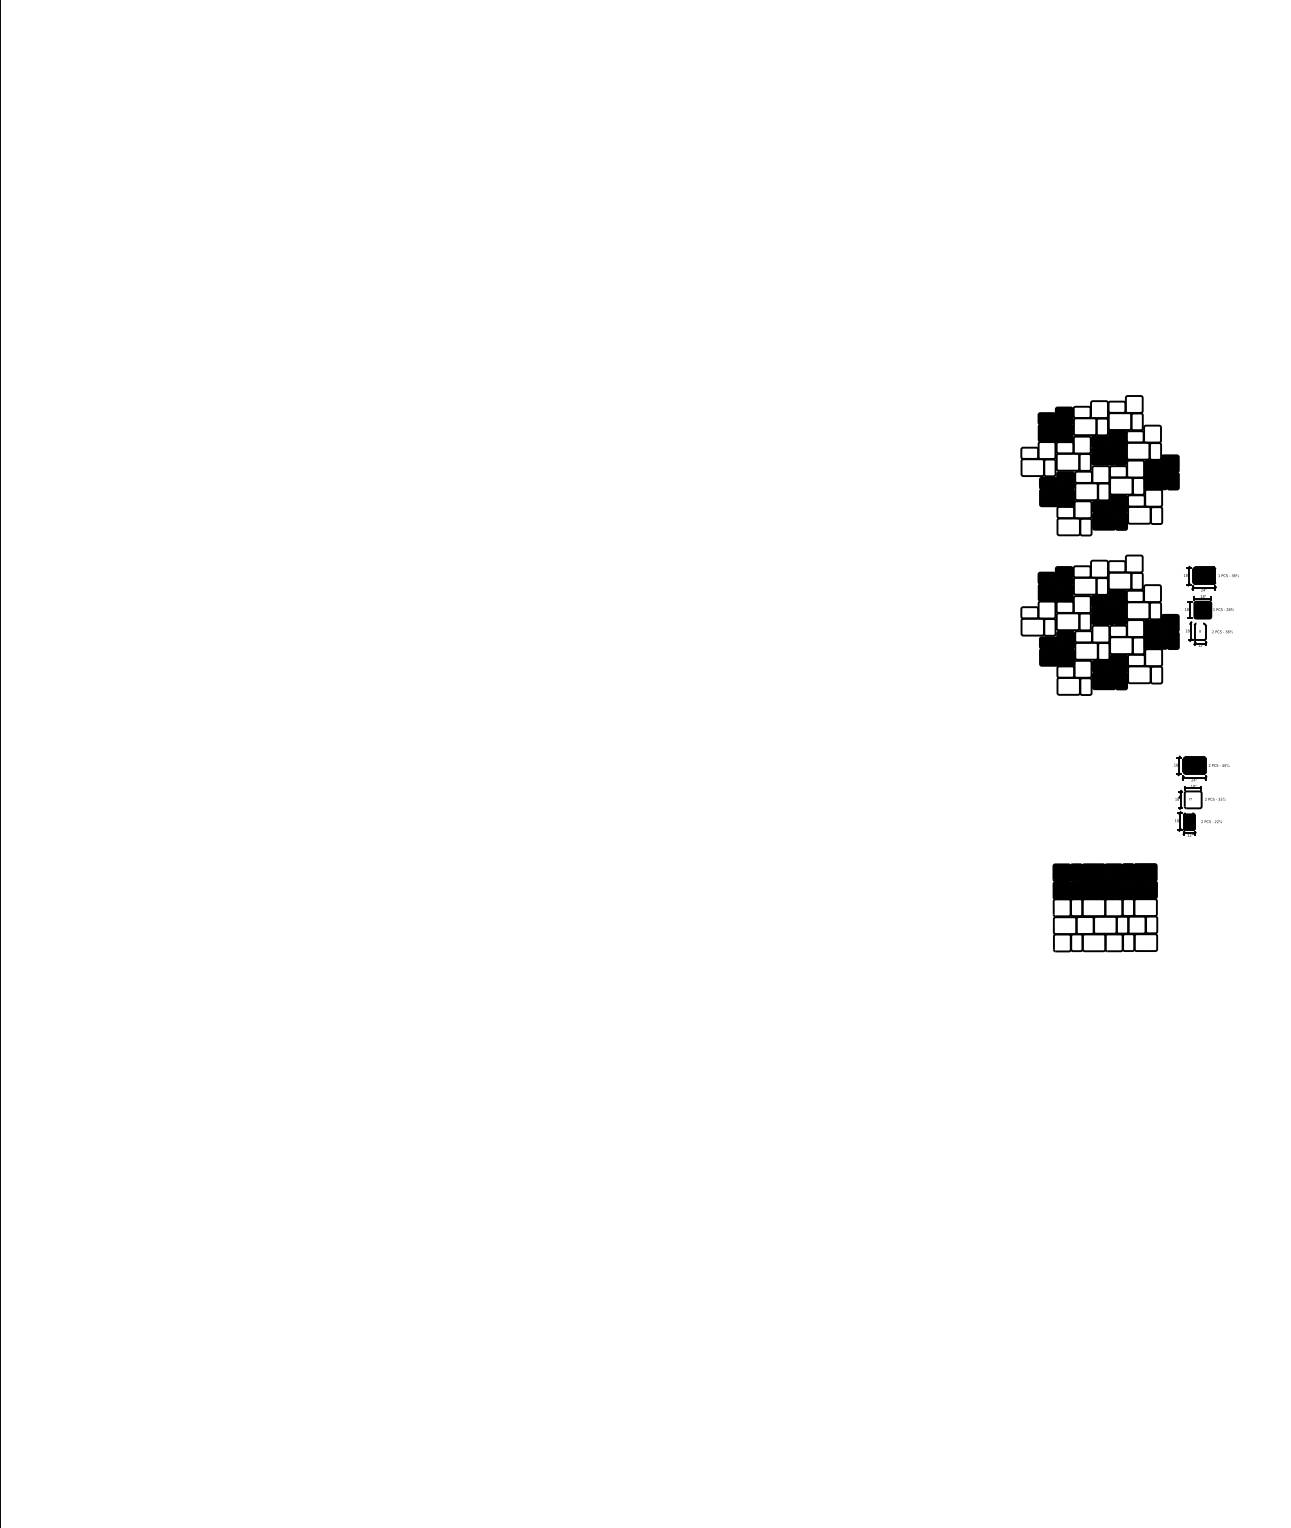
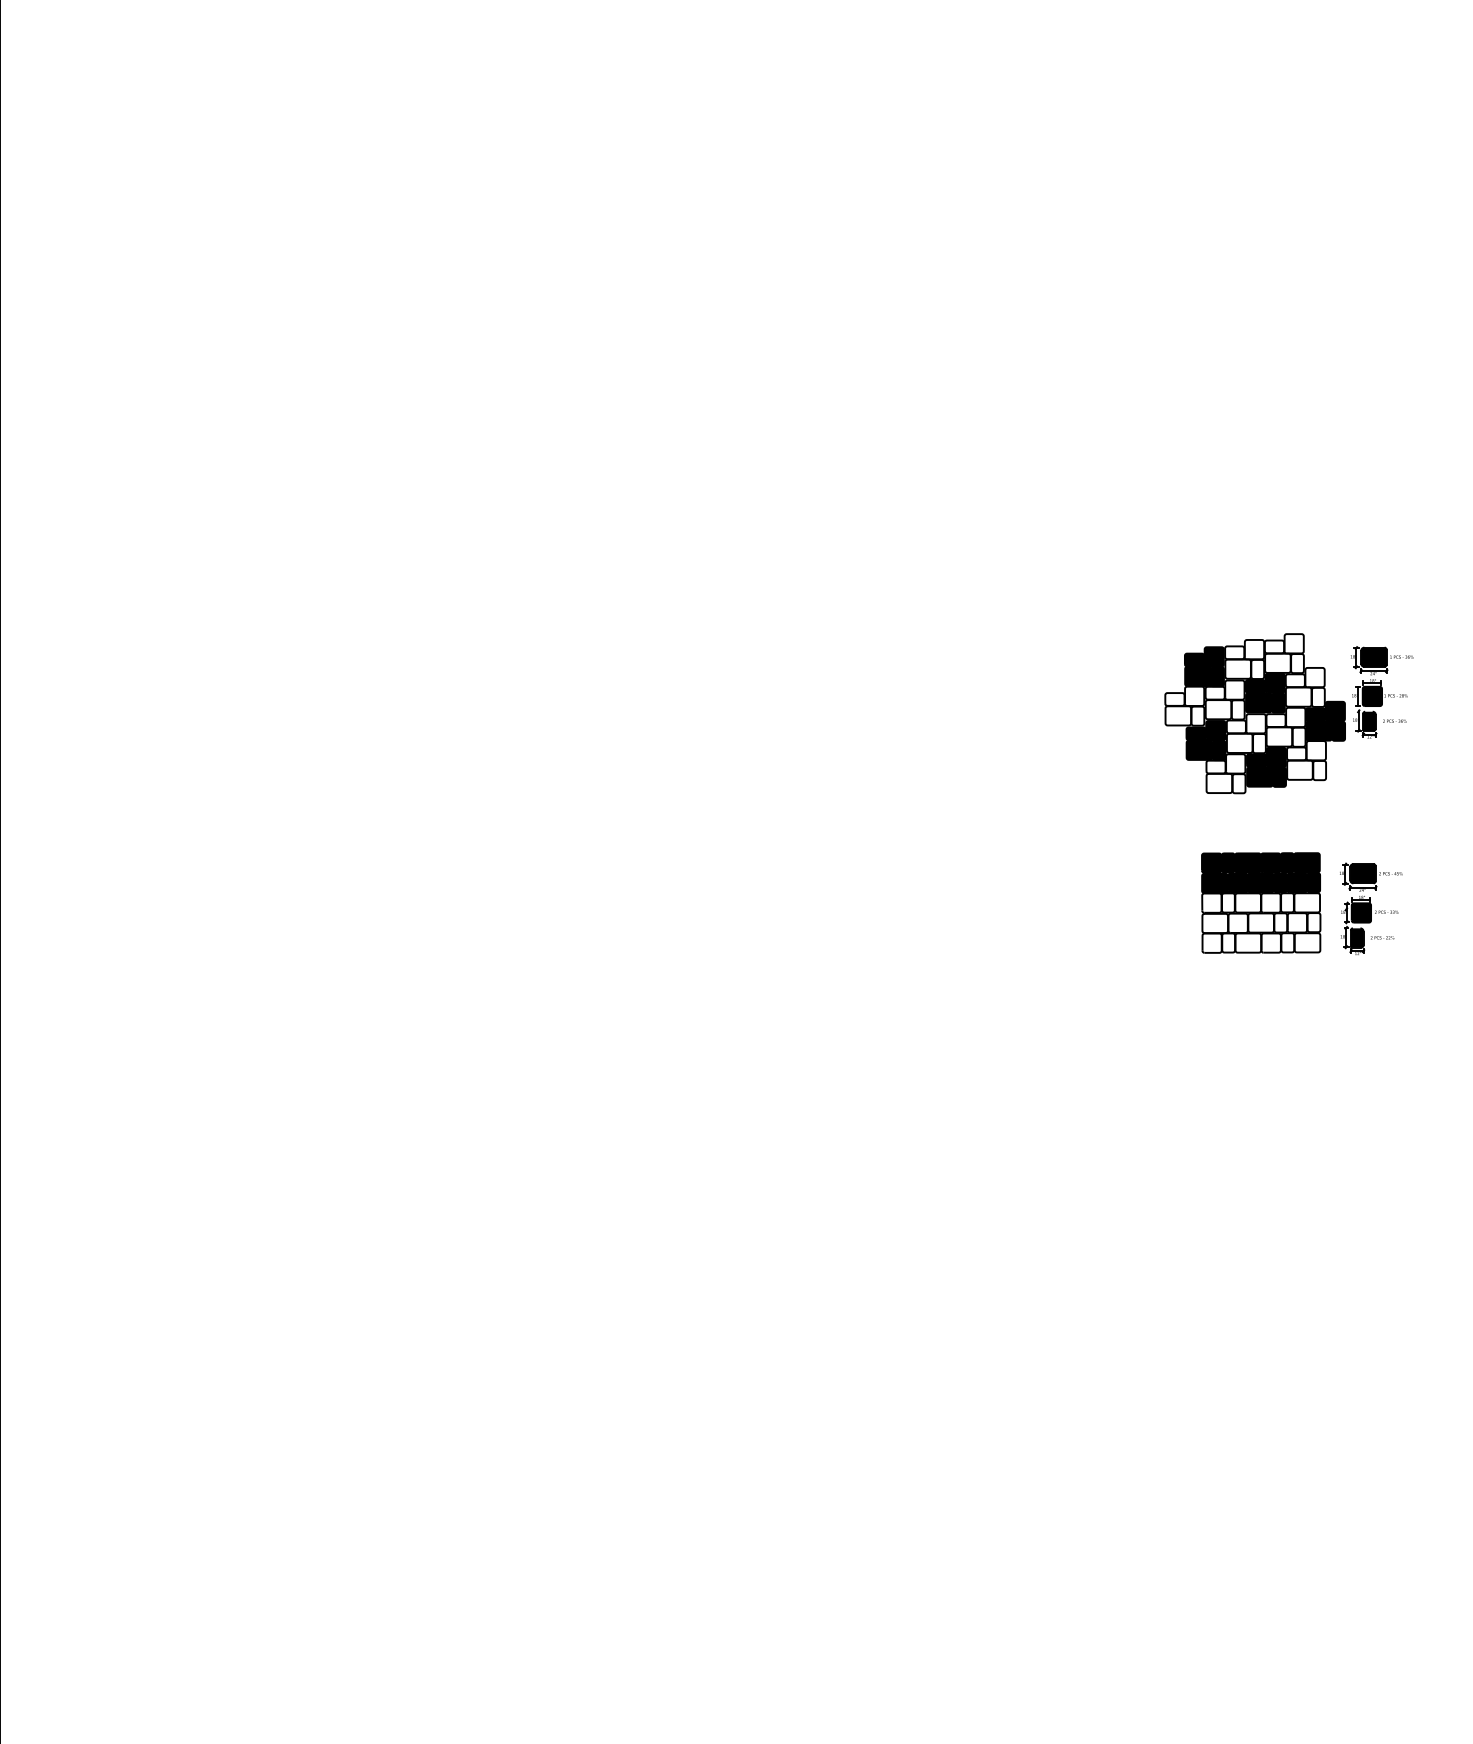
part: (1099, 465) -> (1254, 531), removed
fill: (1200, 631) -> (1369, 720), added
fill: (1193, 799) -> (1361, 912), added
part: (1105, 907) -> (1261, 902), moved

